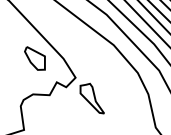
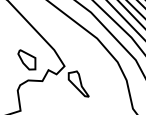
part: (34, 58) -> (26, 59), moved

